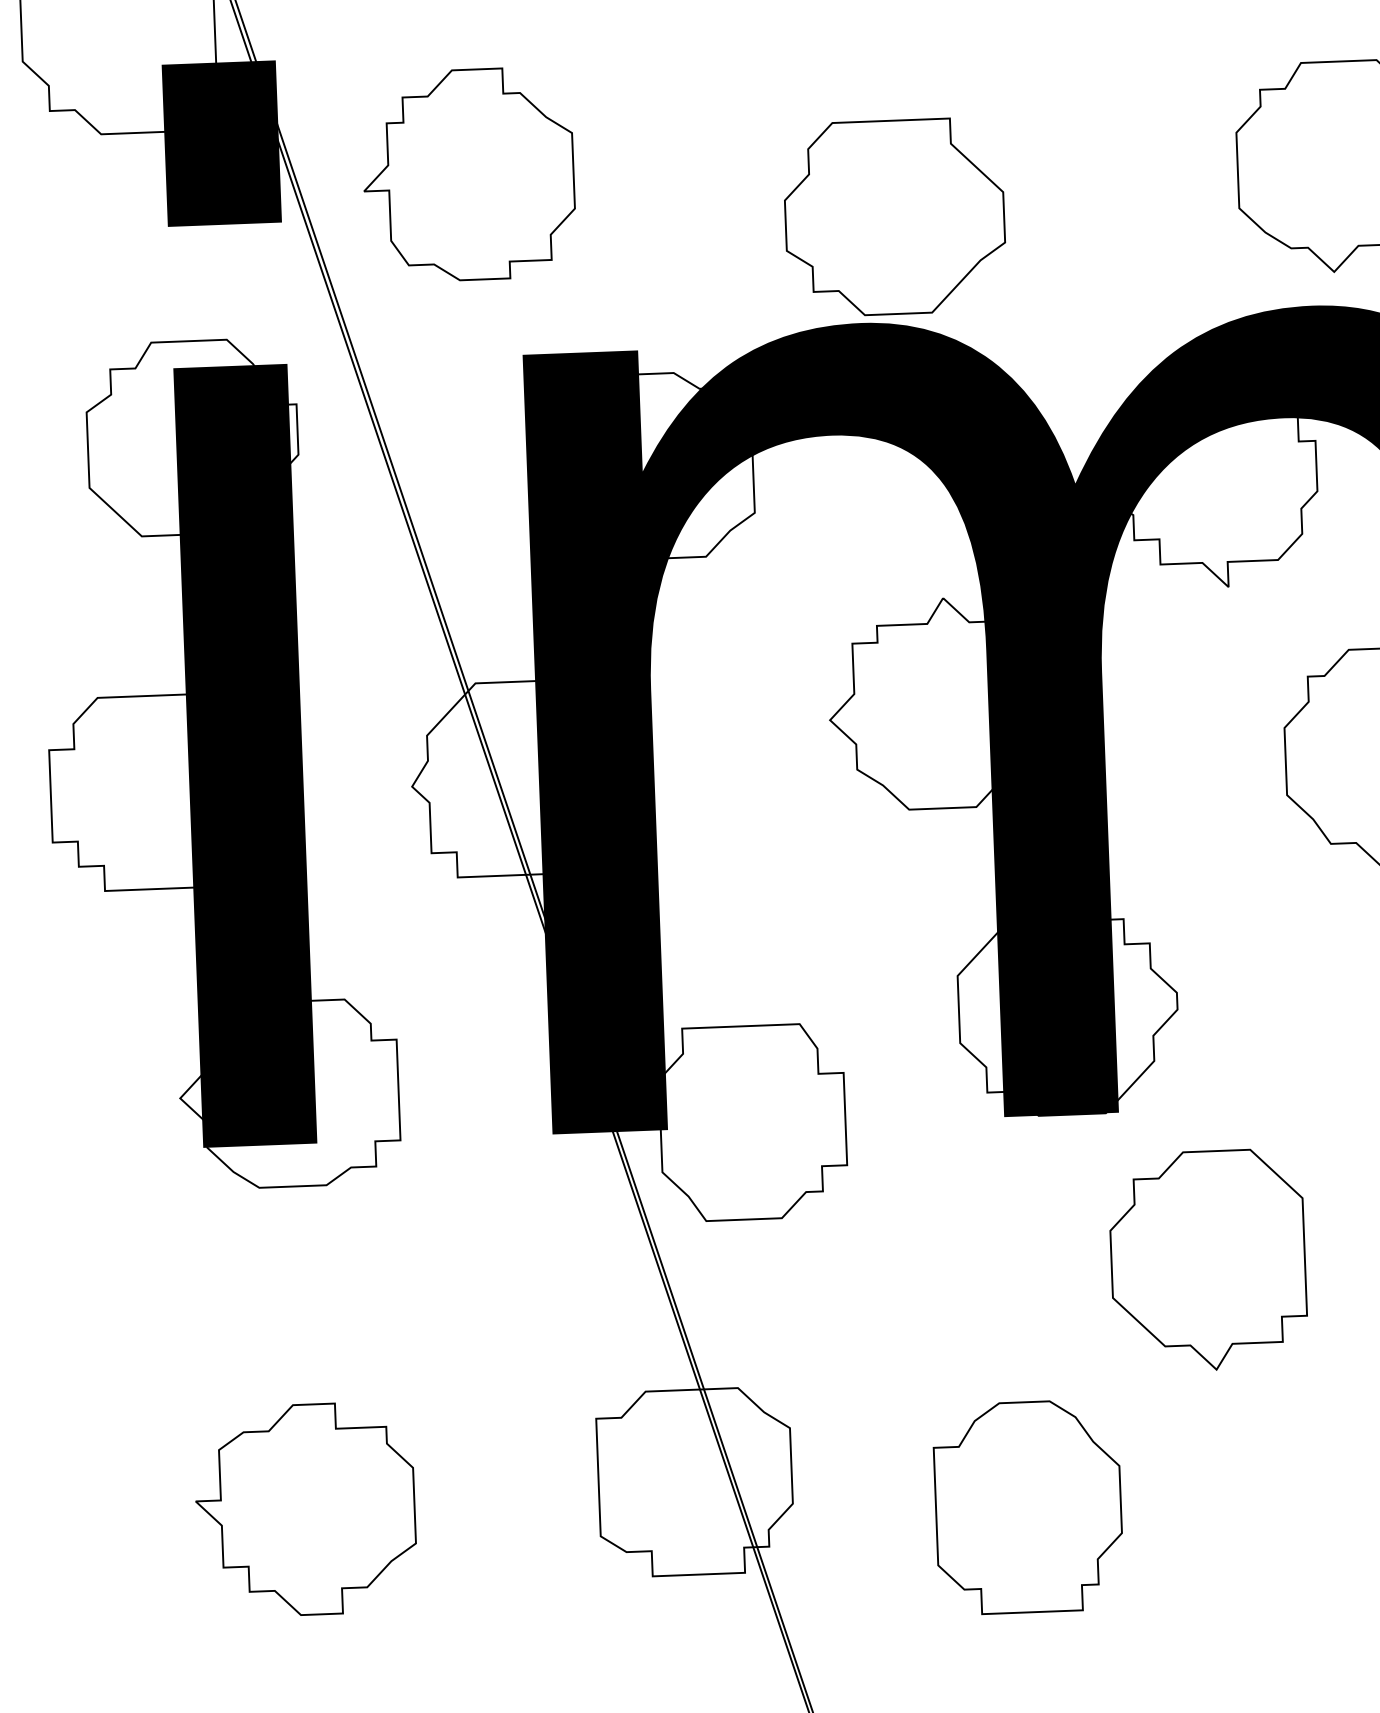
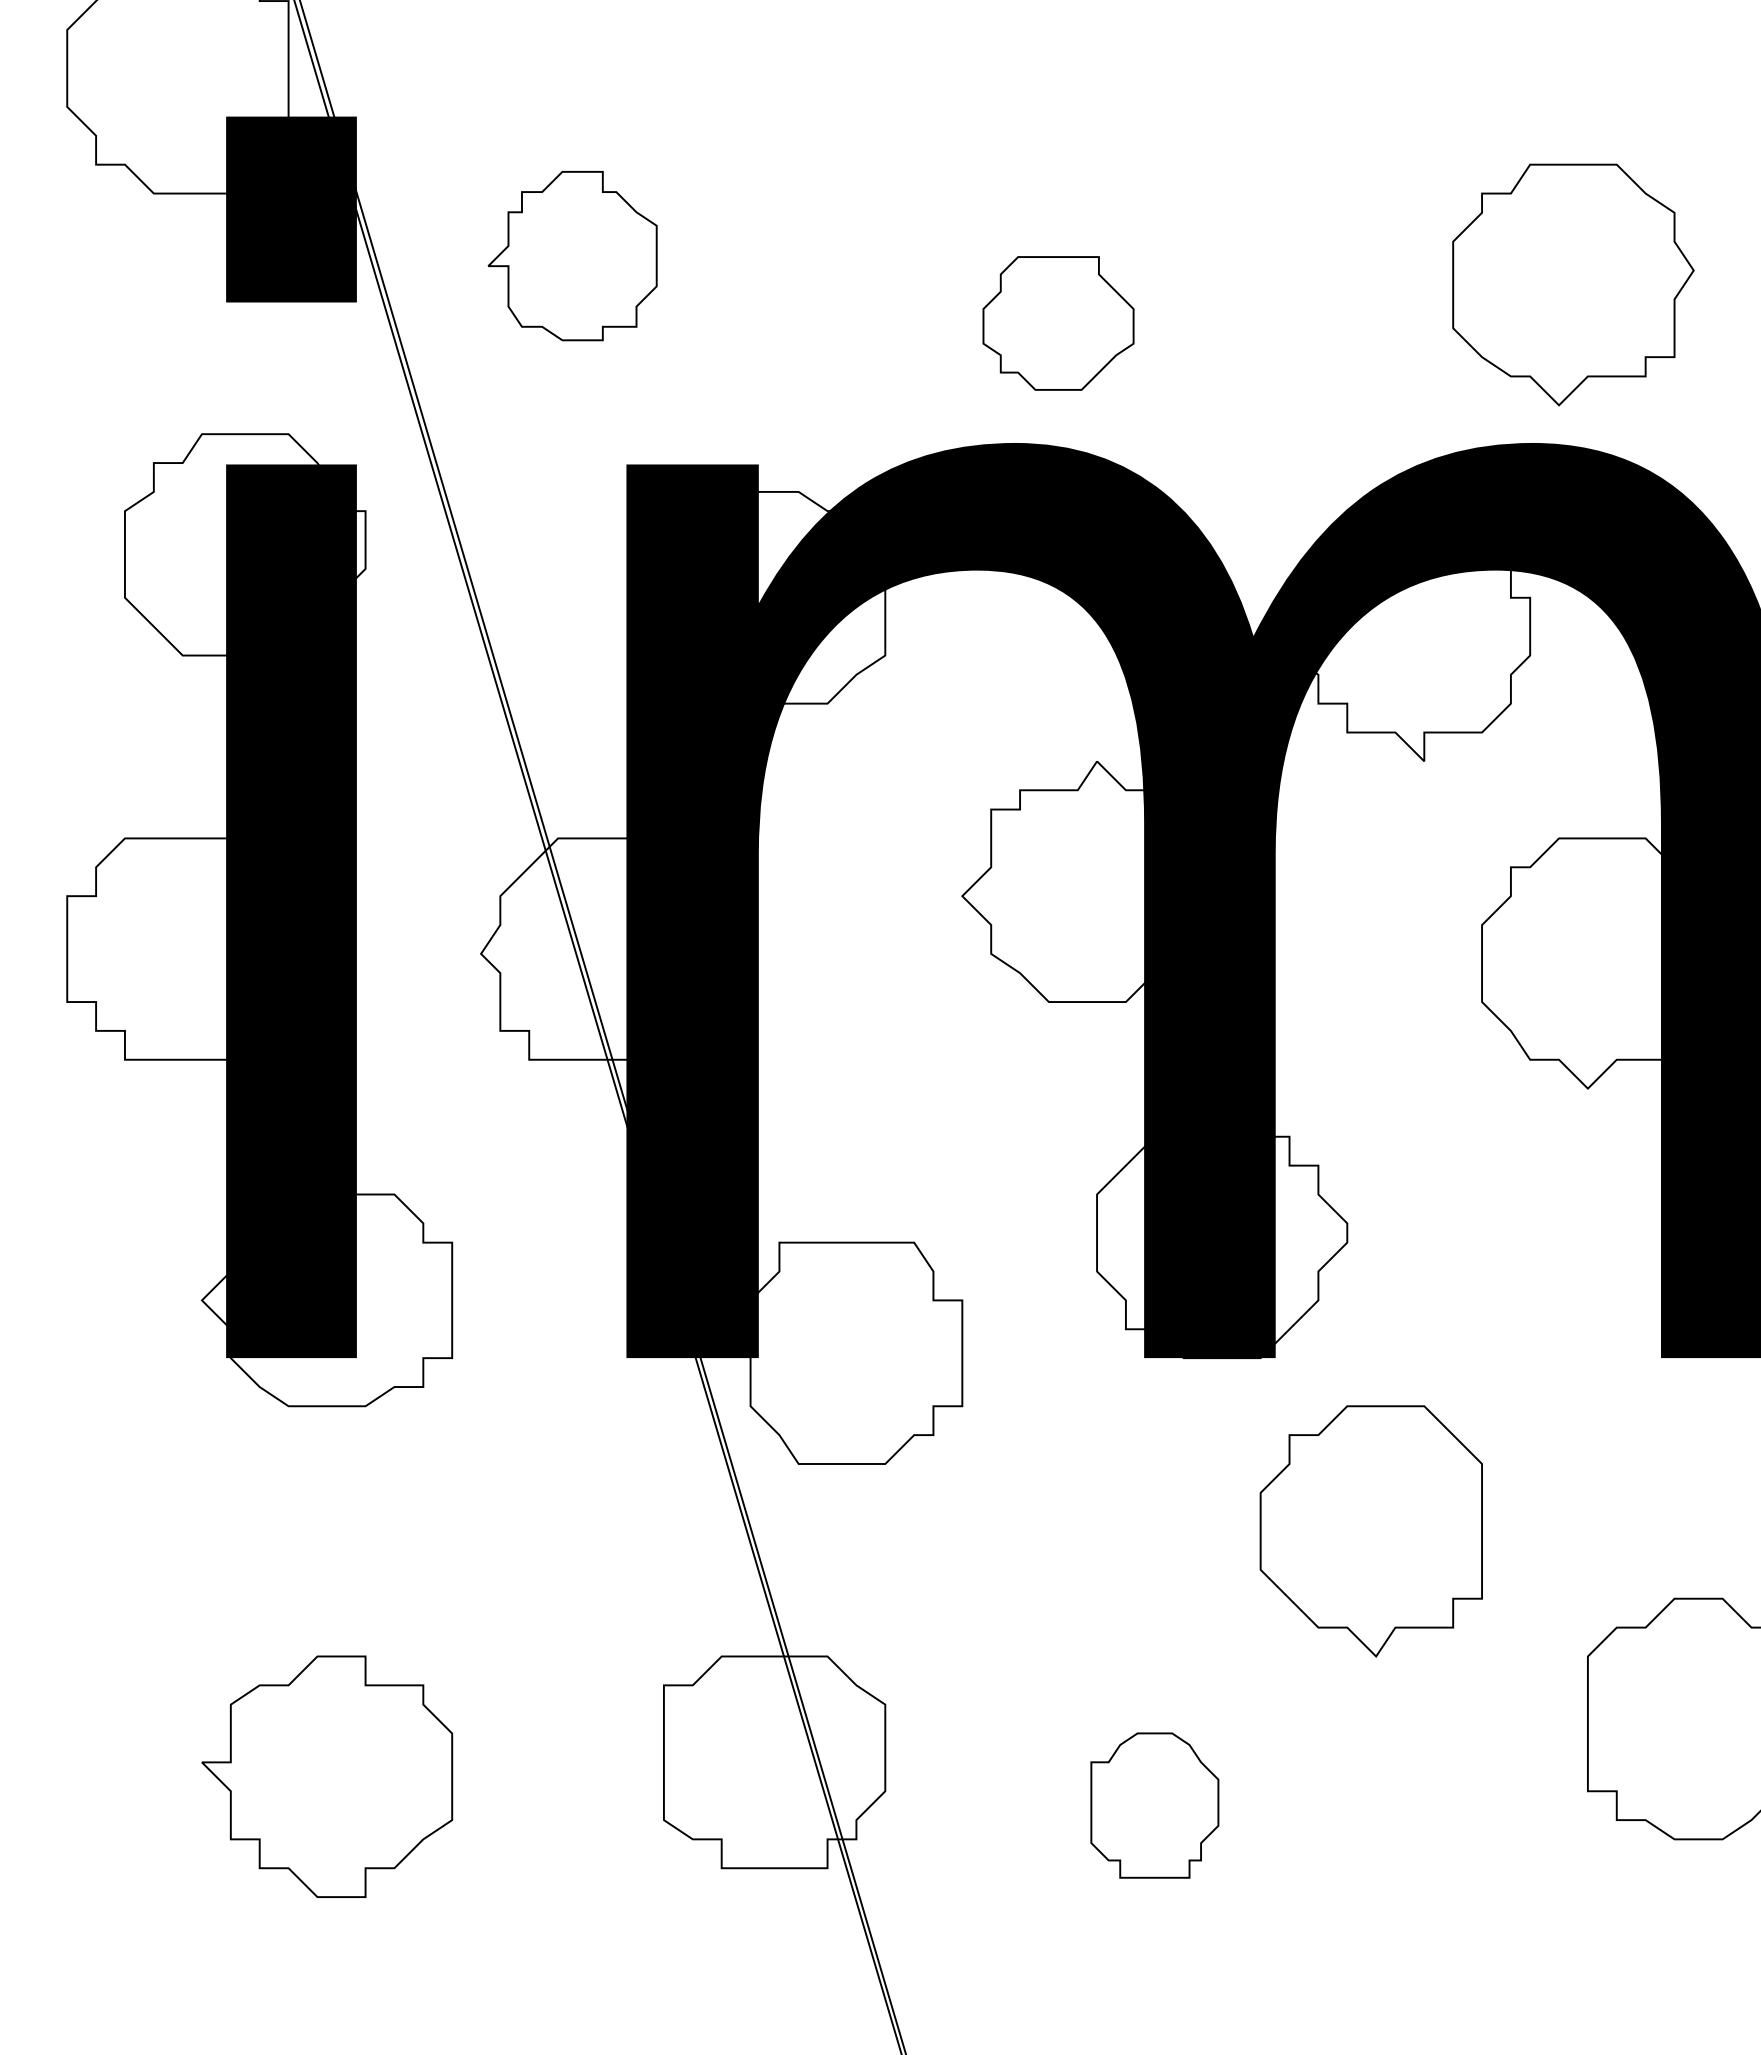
part: (468, 174) -> (572, 255), size x0.7
part: (894, 217) -> (1058, 323), size x0.6
part: (1028, 1507) -> (1154, 1805), size x0.6

